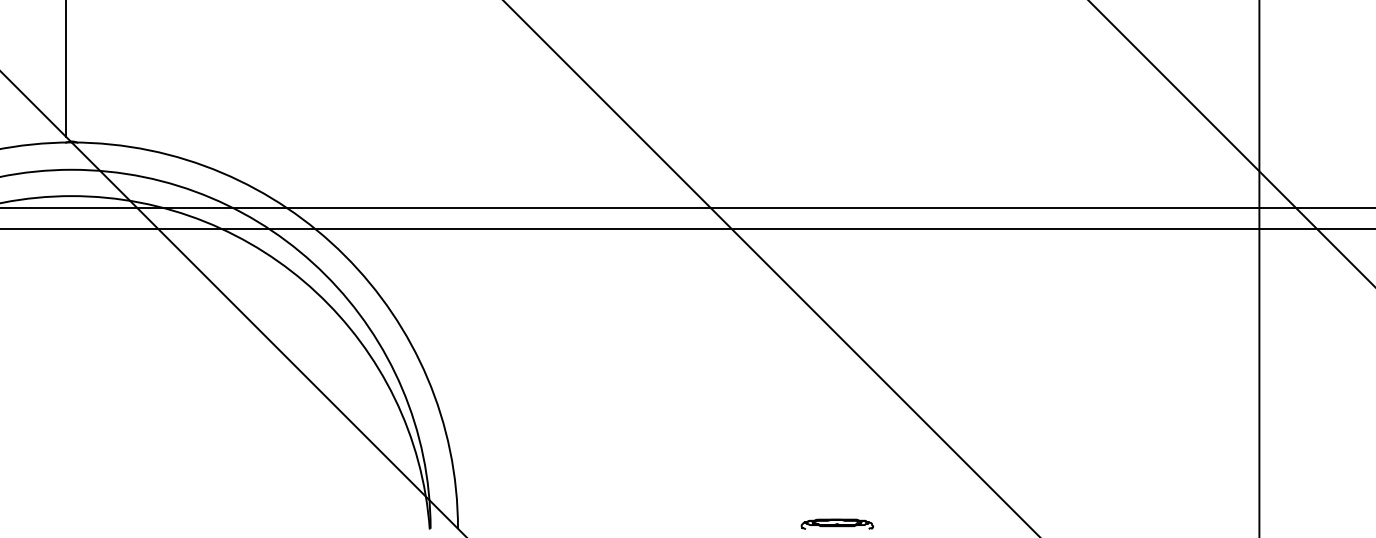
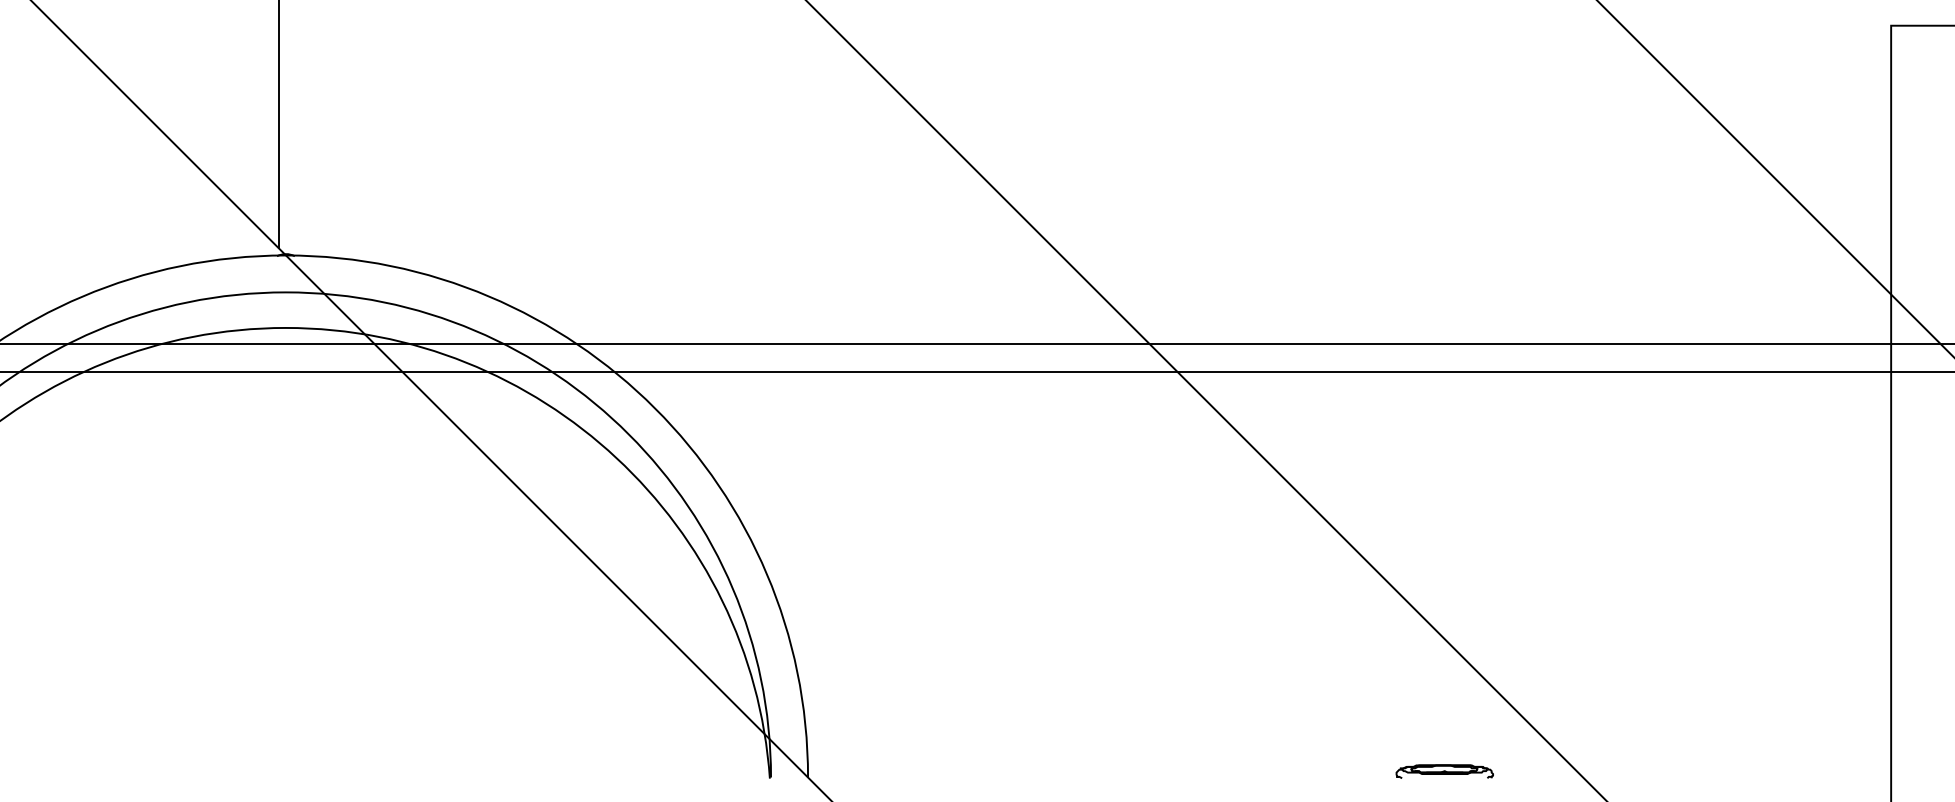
part: (837, 524) -> (1444, 771), moved

